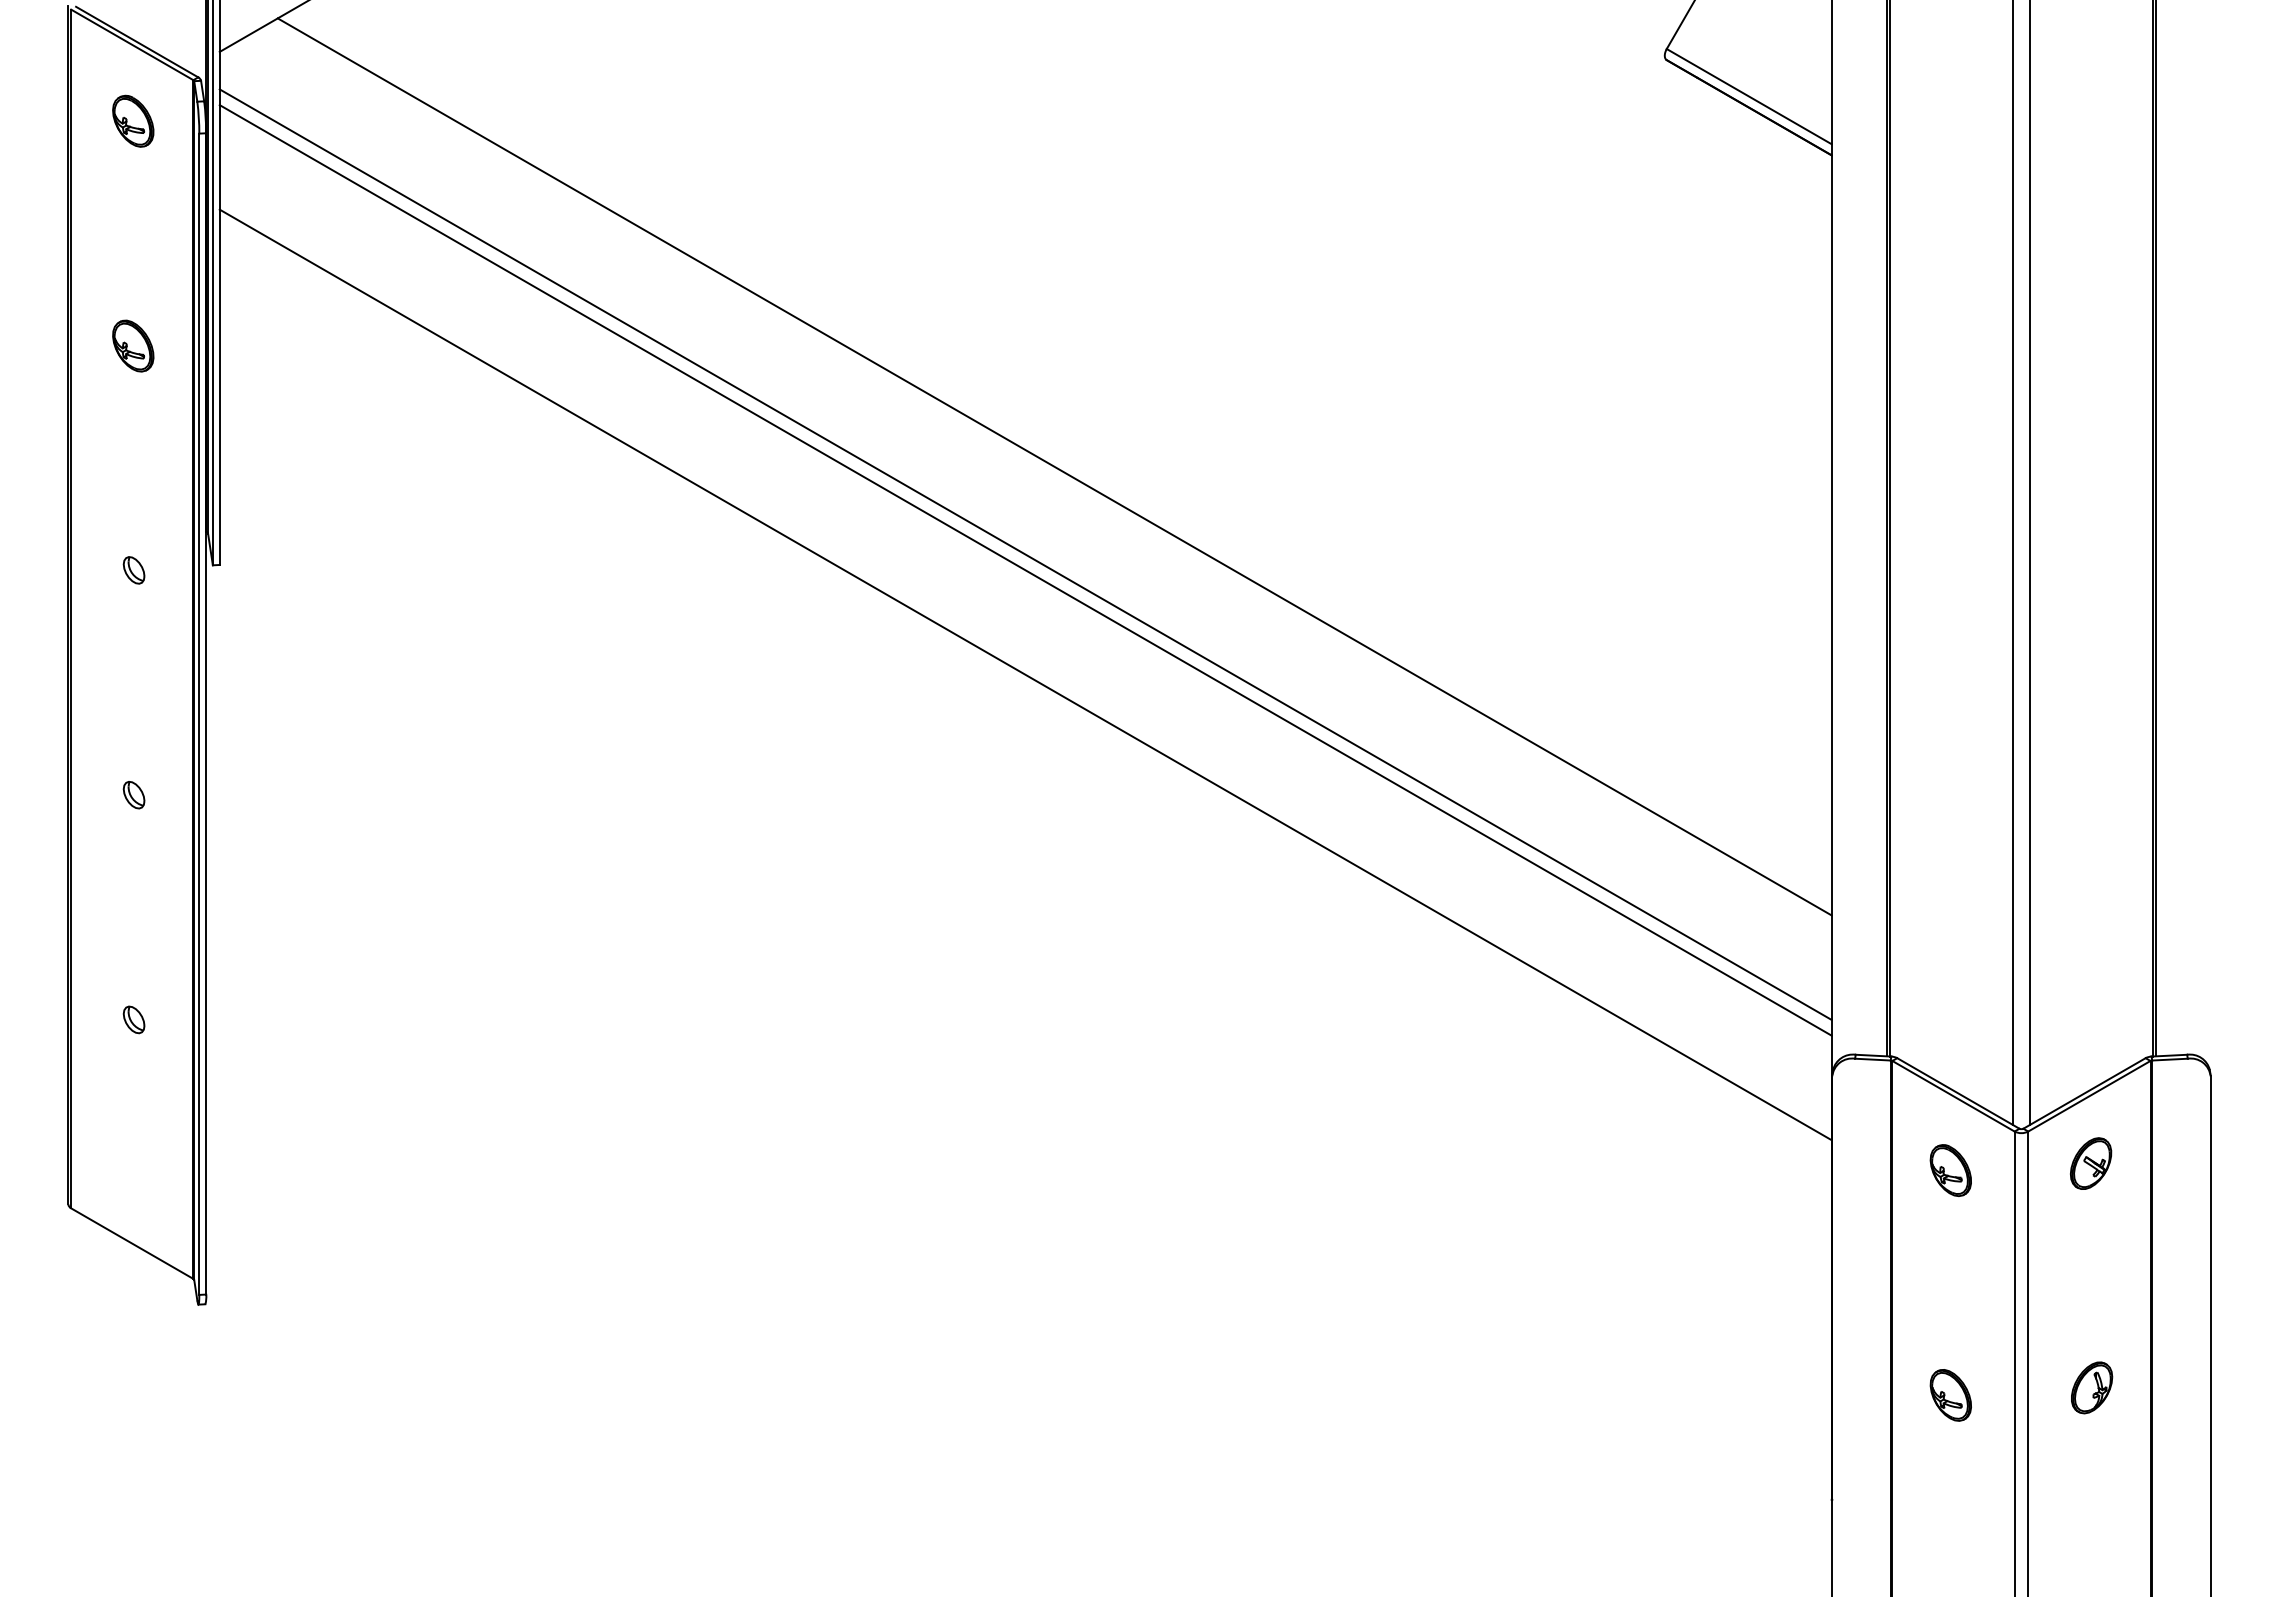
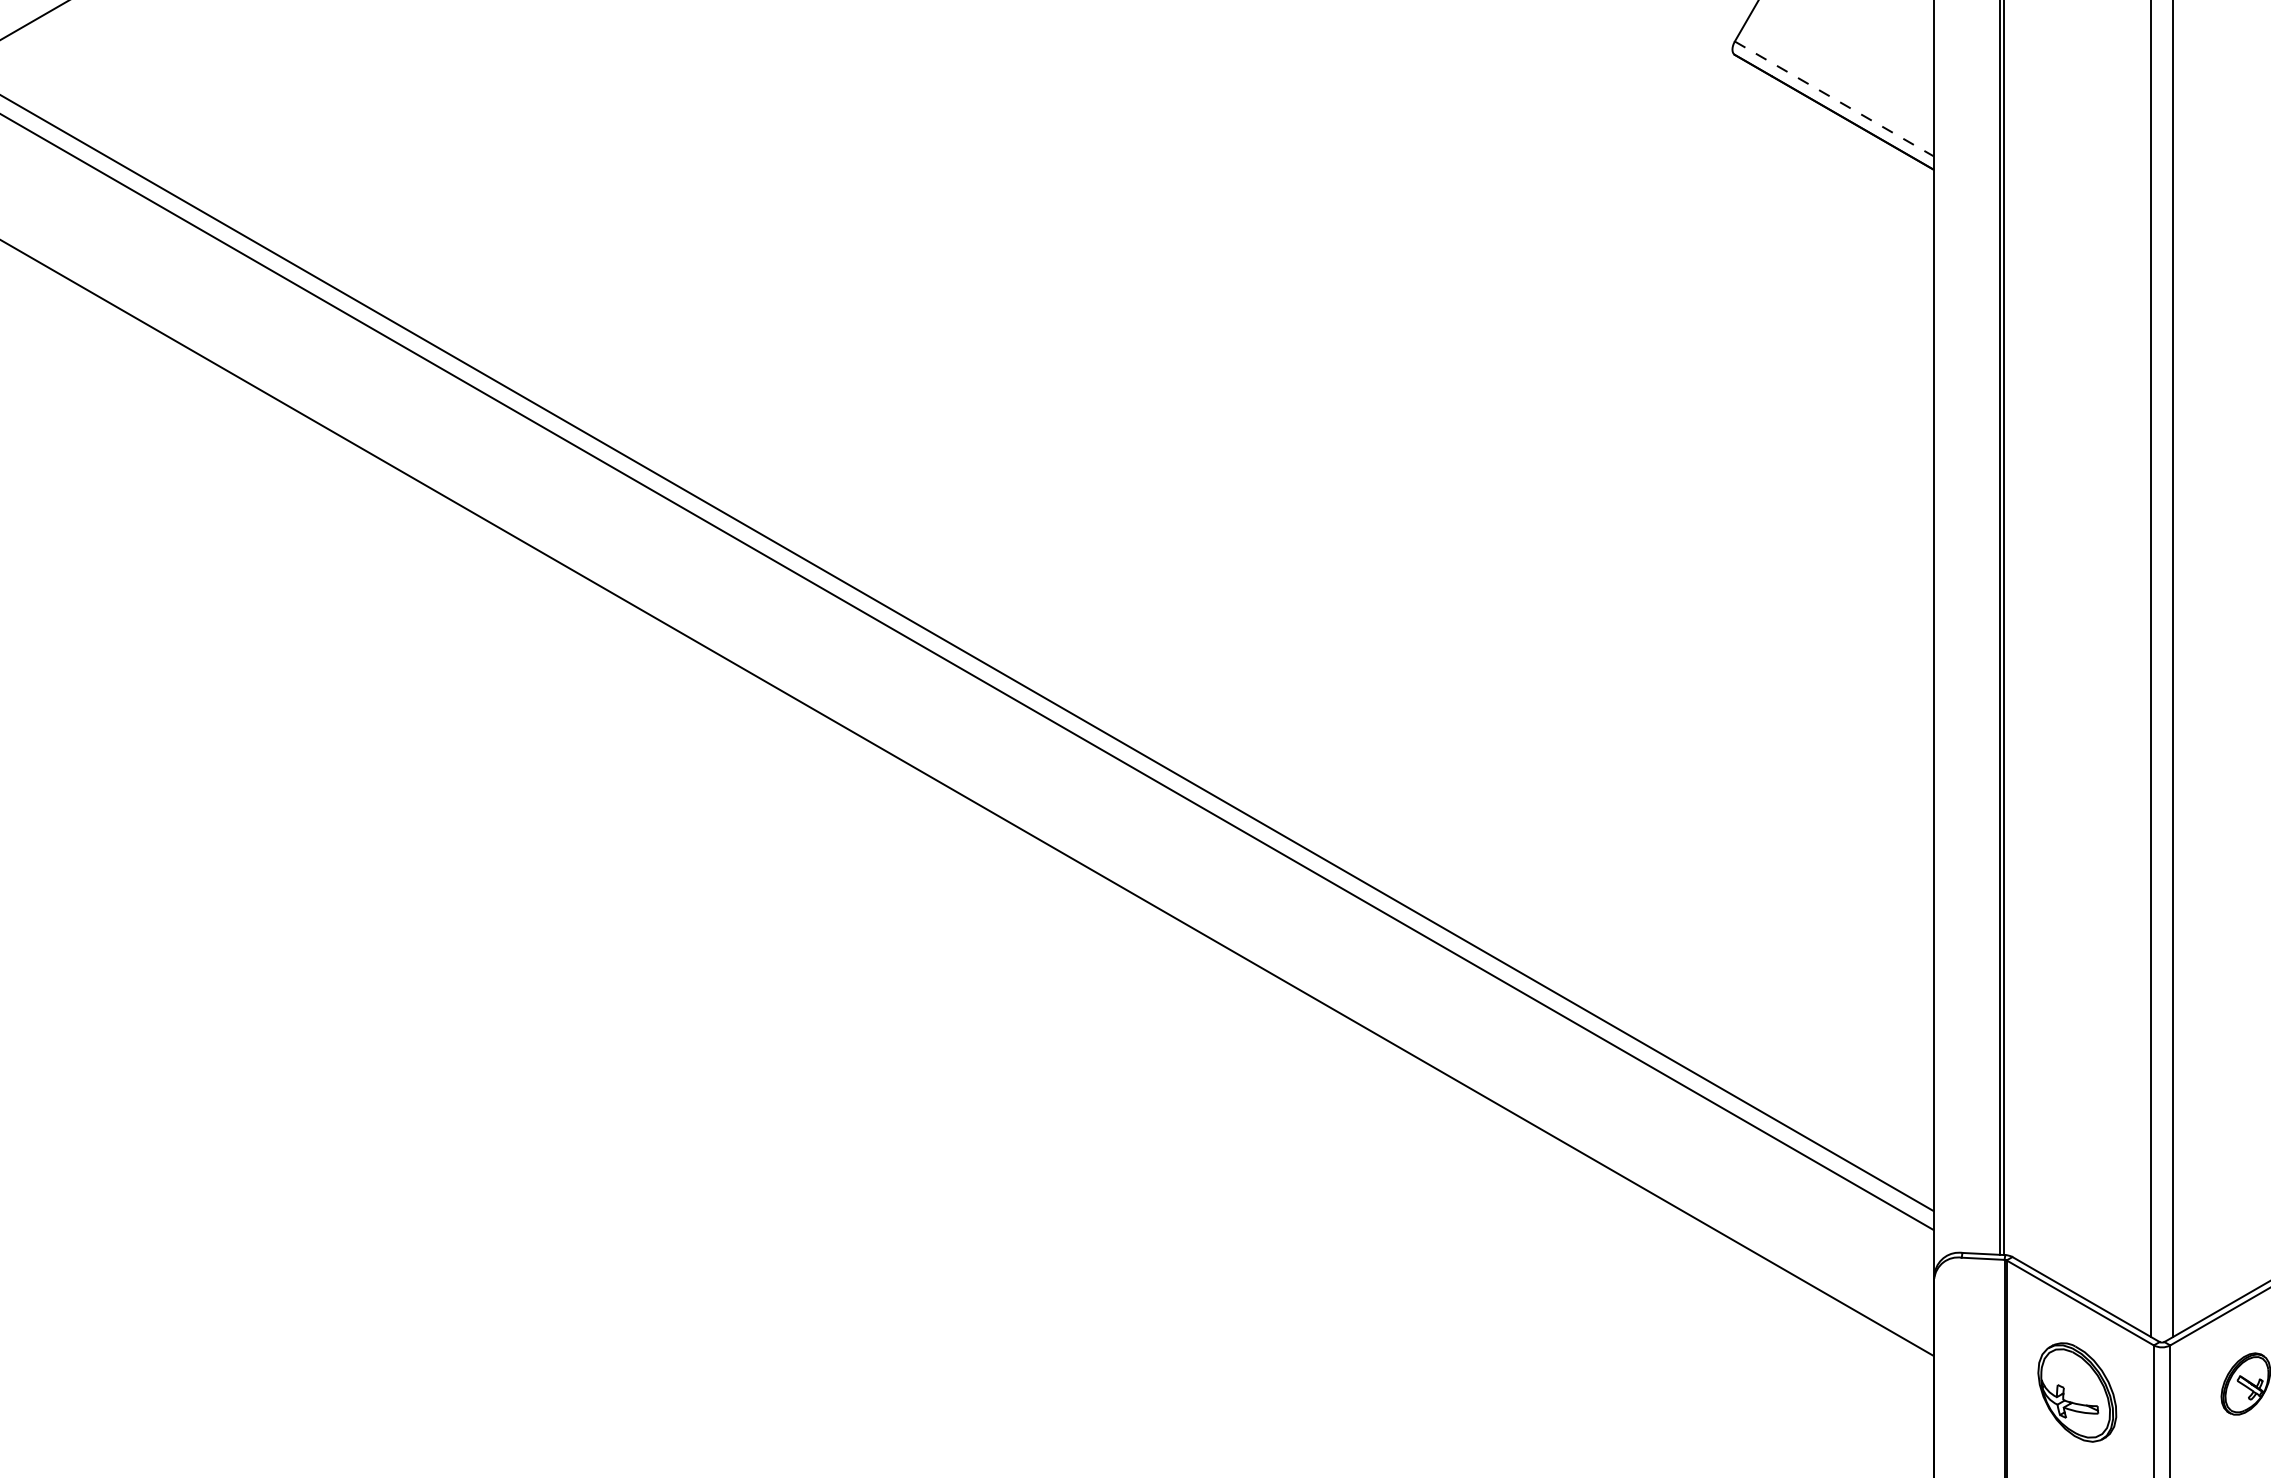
line: (1749, 96) -> (1834, 98), solid -> dashed
line: (1054, 466) -> (997, 544), removed
part: (1950, 1170) -> (2076, 1392), size x1.6

